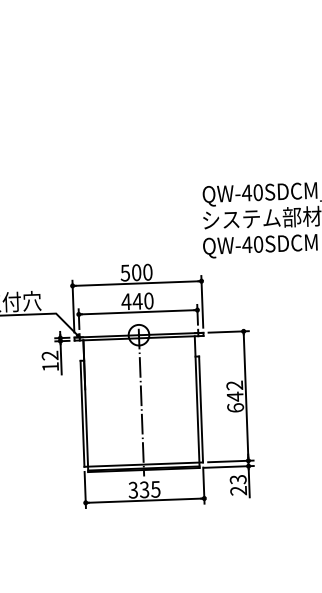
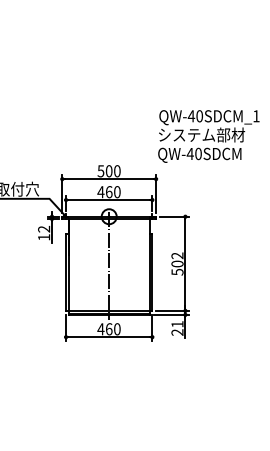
text: (136, 301) -> (108, 192), 440 -> 460
text: (235, 401) -> (177, 267), 642 -> 502
text: (238, 479) -> (177, 324), 23 -> 21
text: (143, 490) -> (108, 329), 335 -> 460

